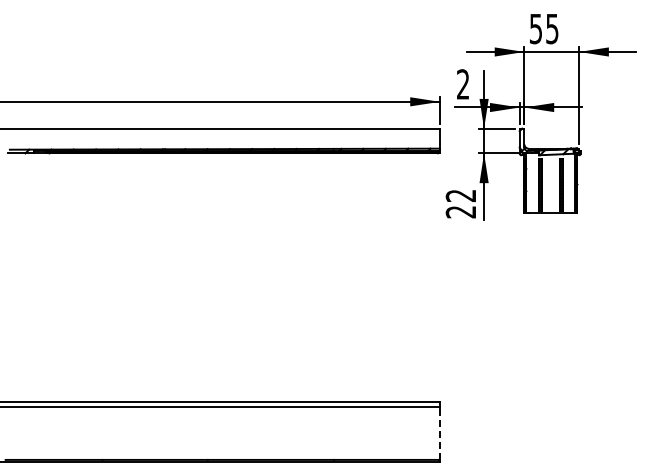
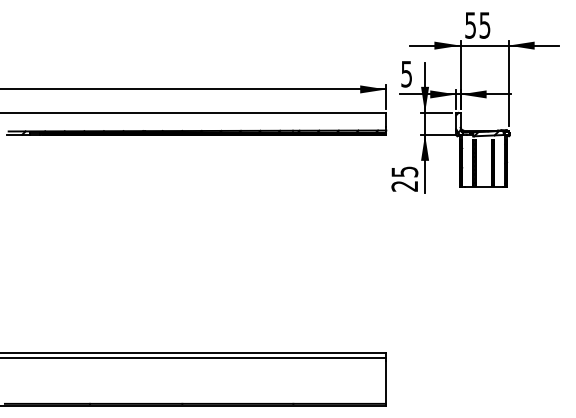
text: (463, 84) -> (406, 74), 2 -> 5
text: (460, 195) -> (404, 171), 22 -> 25
line: (439, 435) -> (385, 382), dashed -> solid

